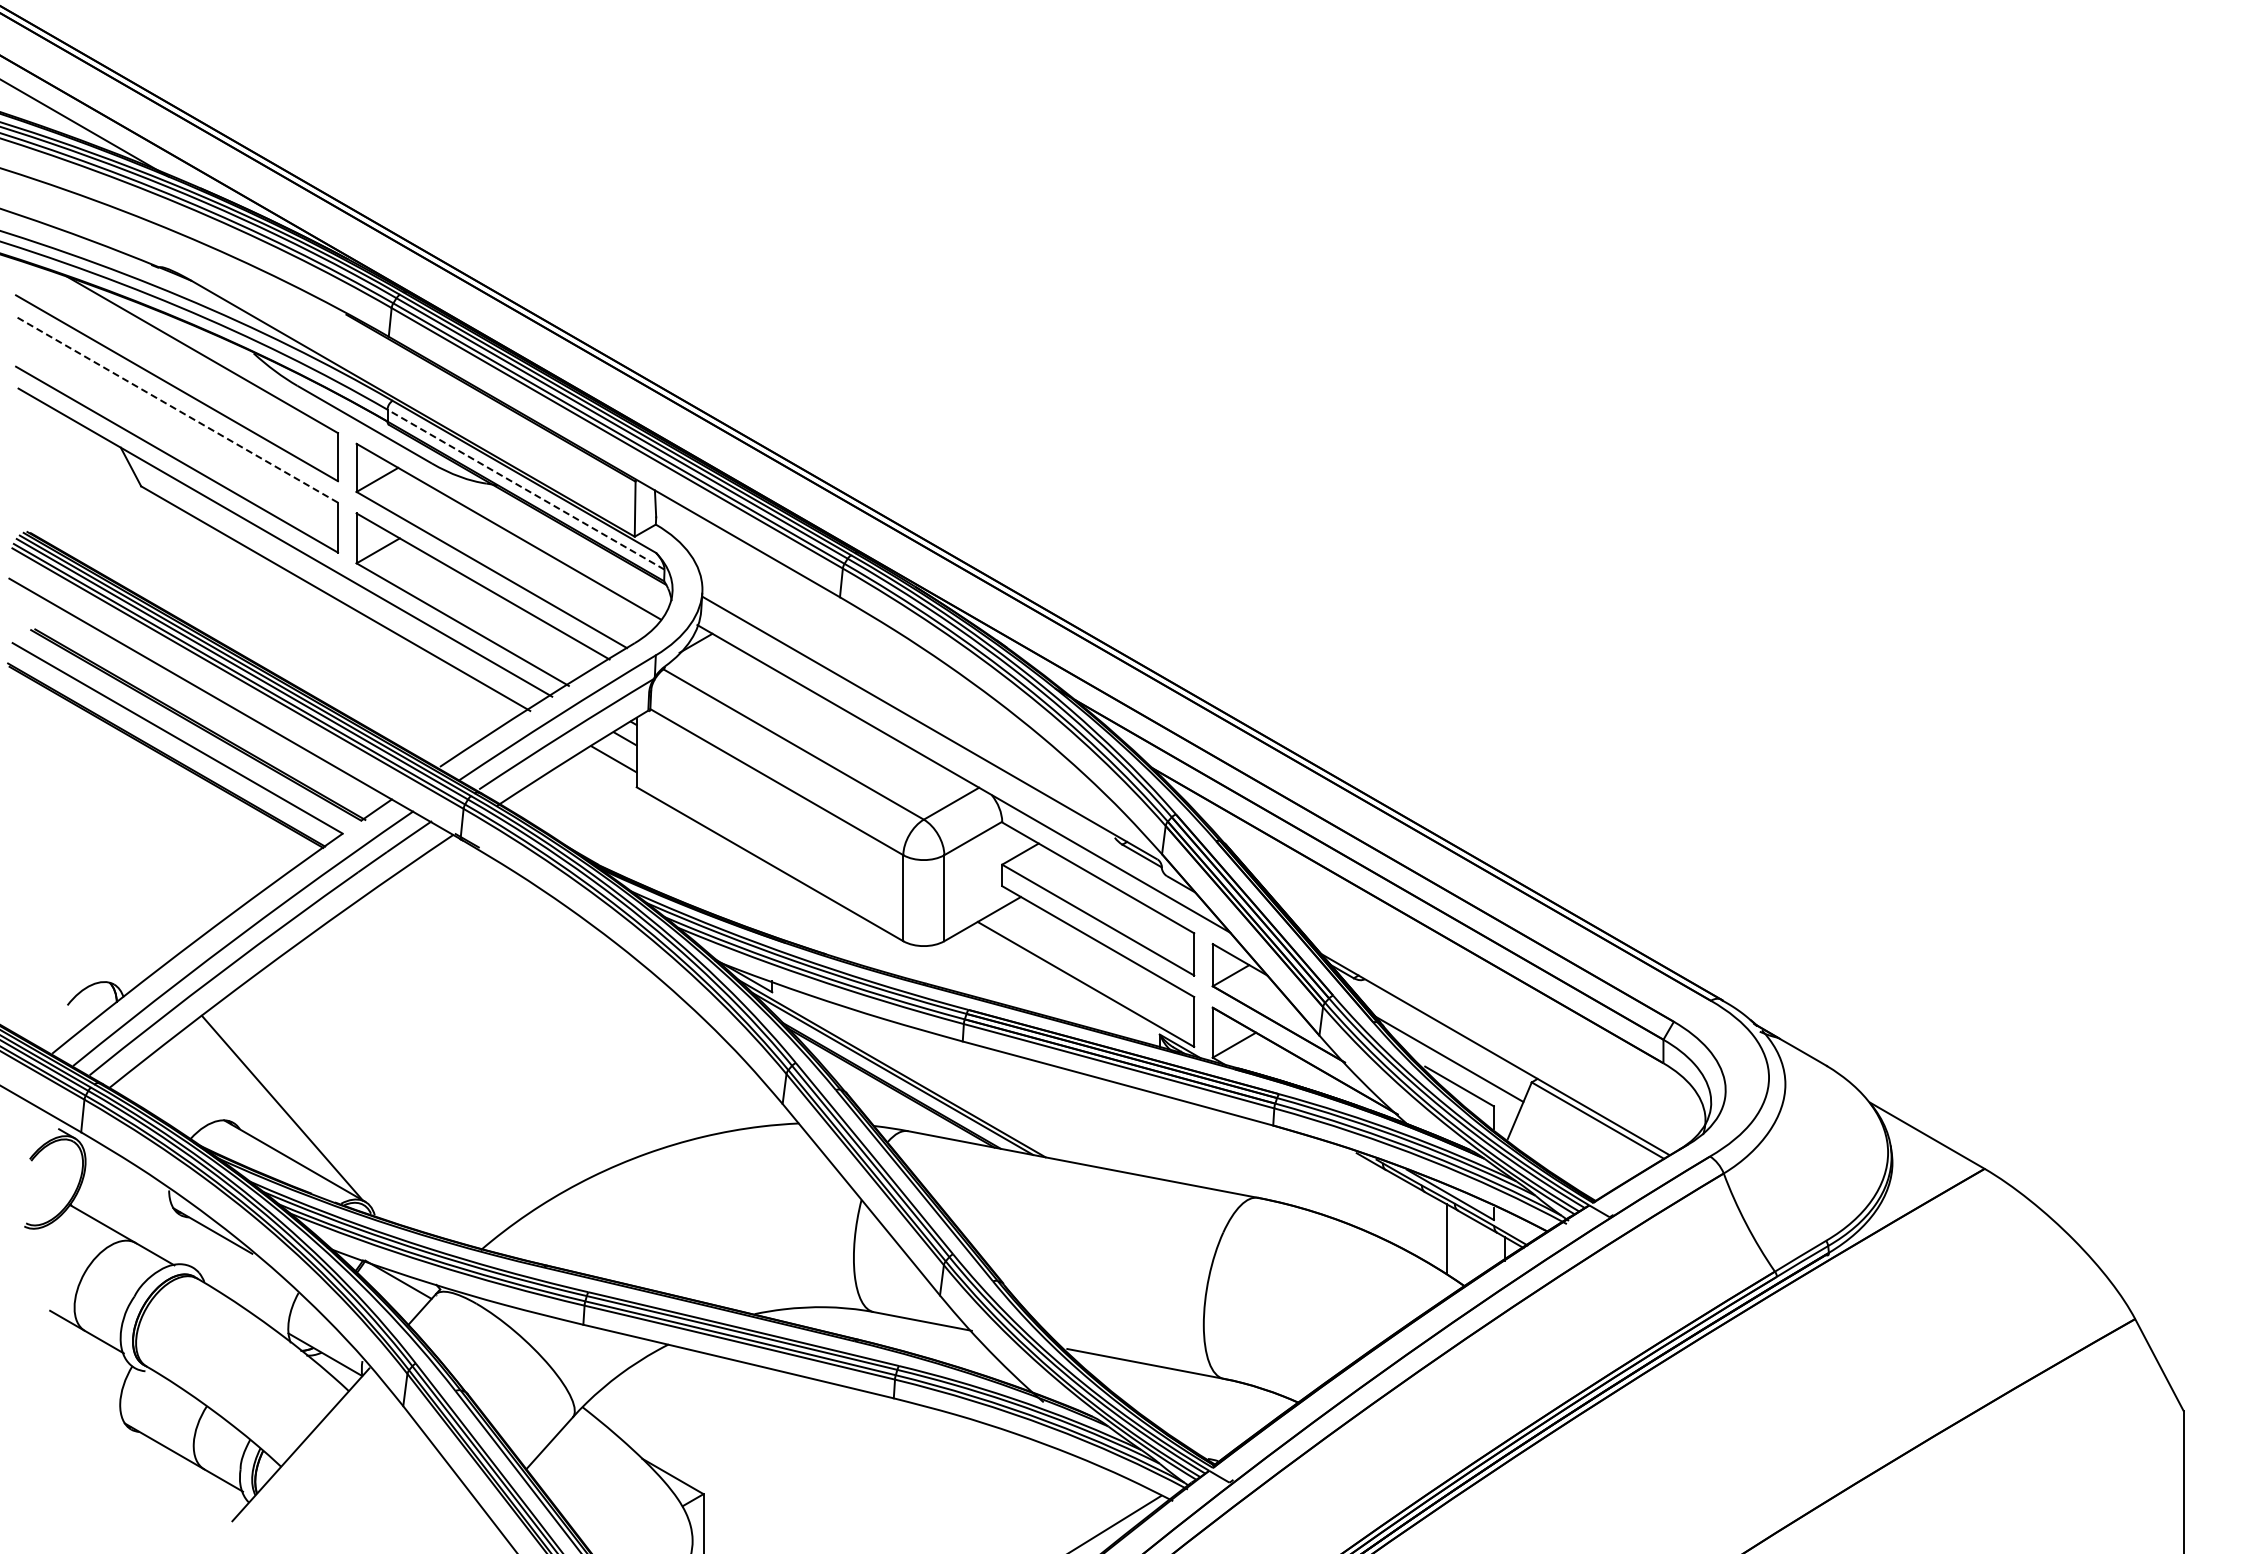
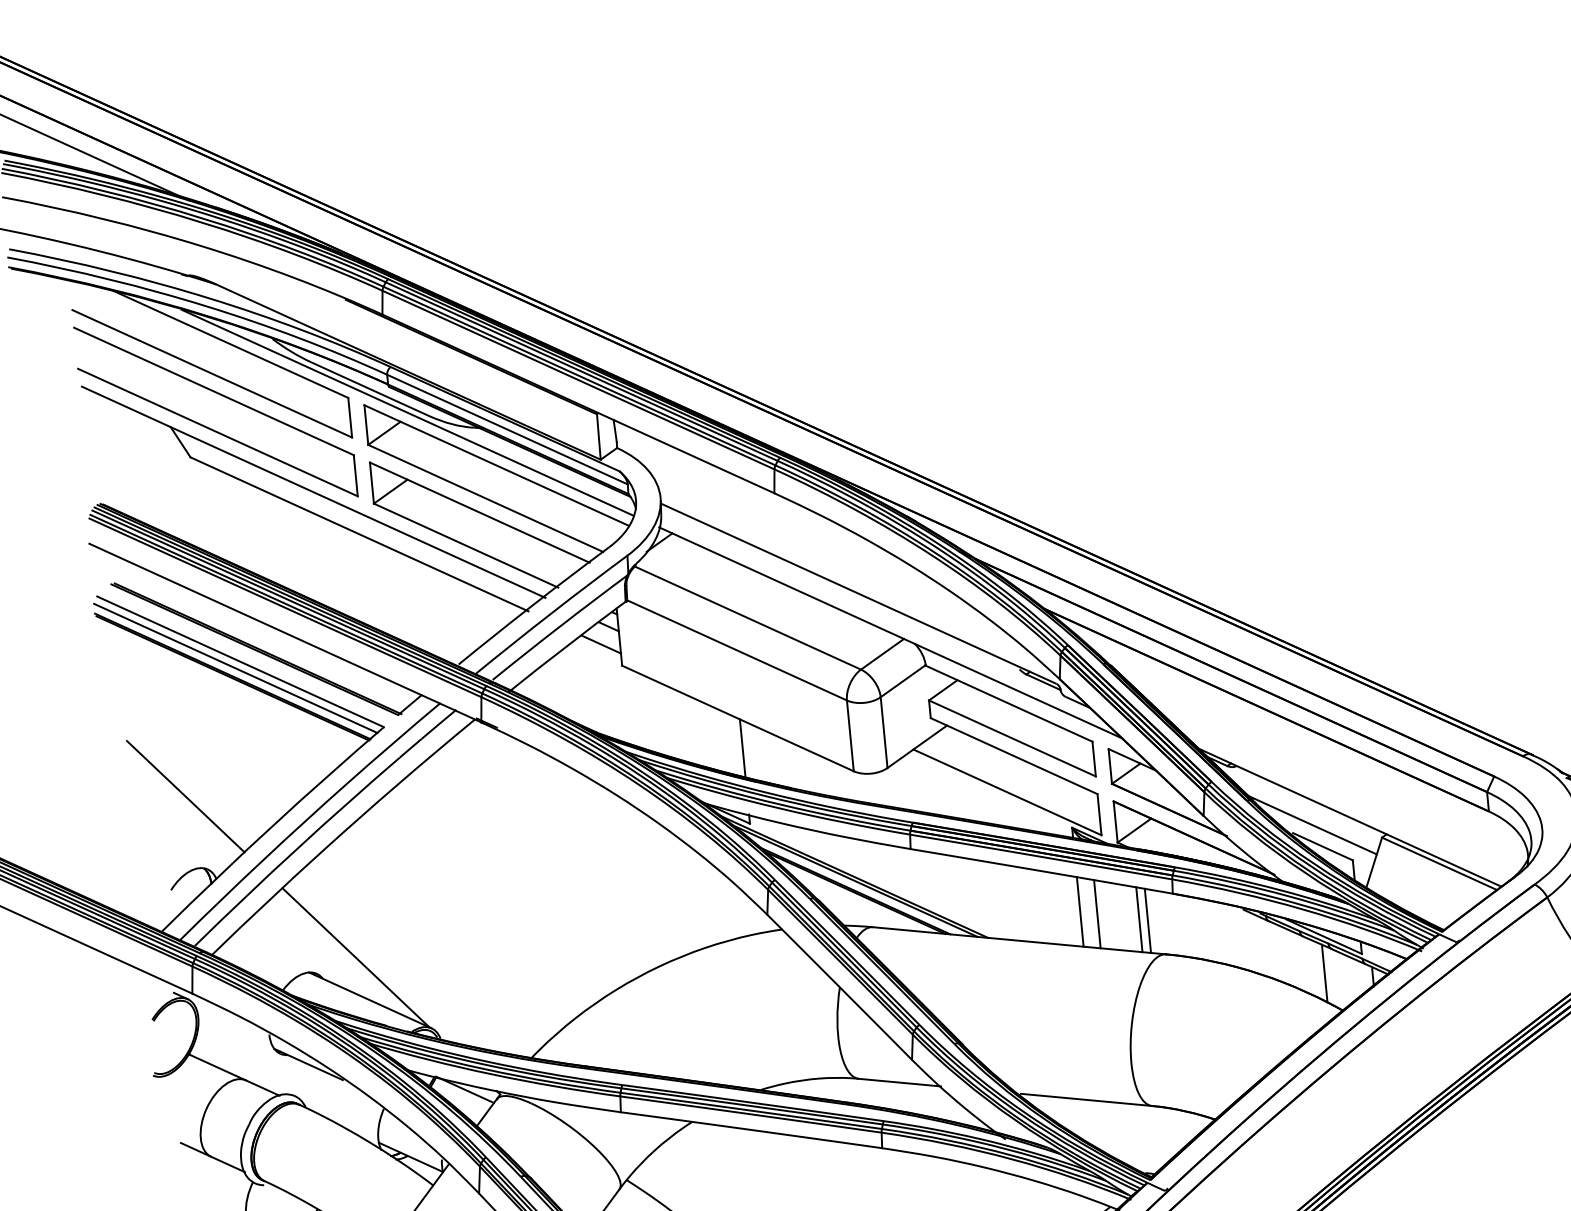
line: (177, 409) -> (214, 391), dashed -> solid
line: (406, 457) -> (406, 412), added
line: (526, 489) -> (507, 429), dashed -> solid
line: (171, 745) -> (236, 668), added
line: (95, 894) -> (185, 796), added
line: (772, 900) -> (742, 748), added
line: (1159, 1136) -> (1080, 911), added
line: (1180, 1141) -> (1097, 914), added
line: (1230, 1152) -> (1139, 919), added
line: (1240, 1155) -> (1148, 920), added

